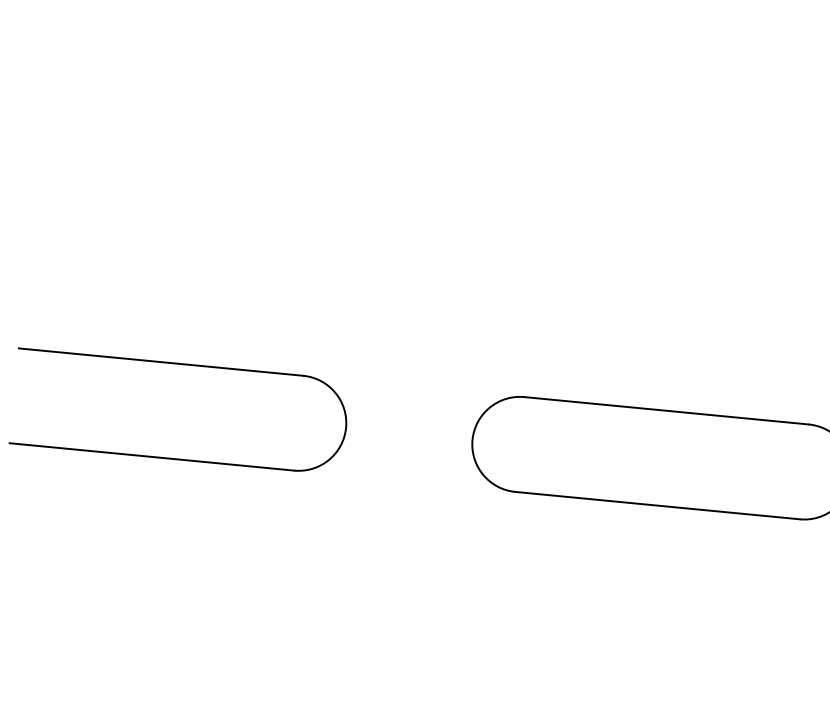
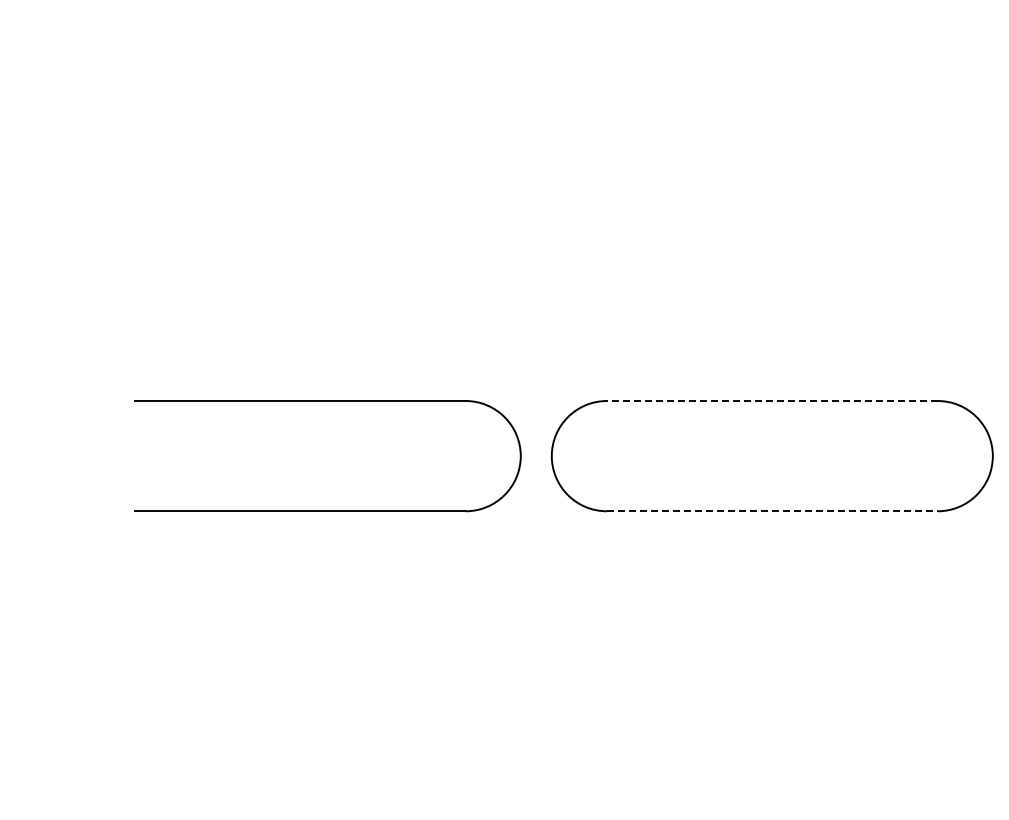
line: (665, 411) -> (771, 401), solid -> dashed
part: (175, 458) -> (327, 510), moved
line: (657, 505) -> (772, 511), solid -> dashed

